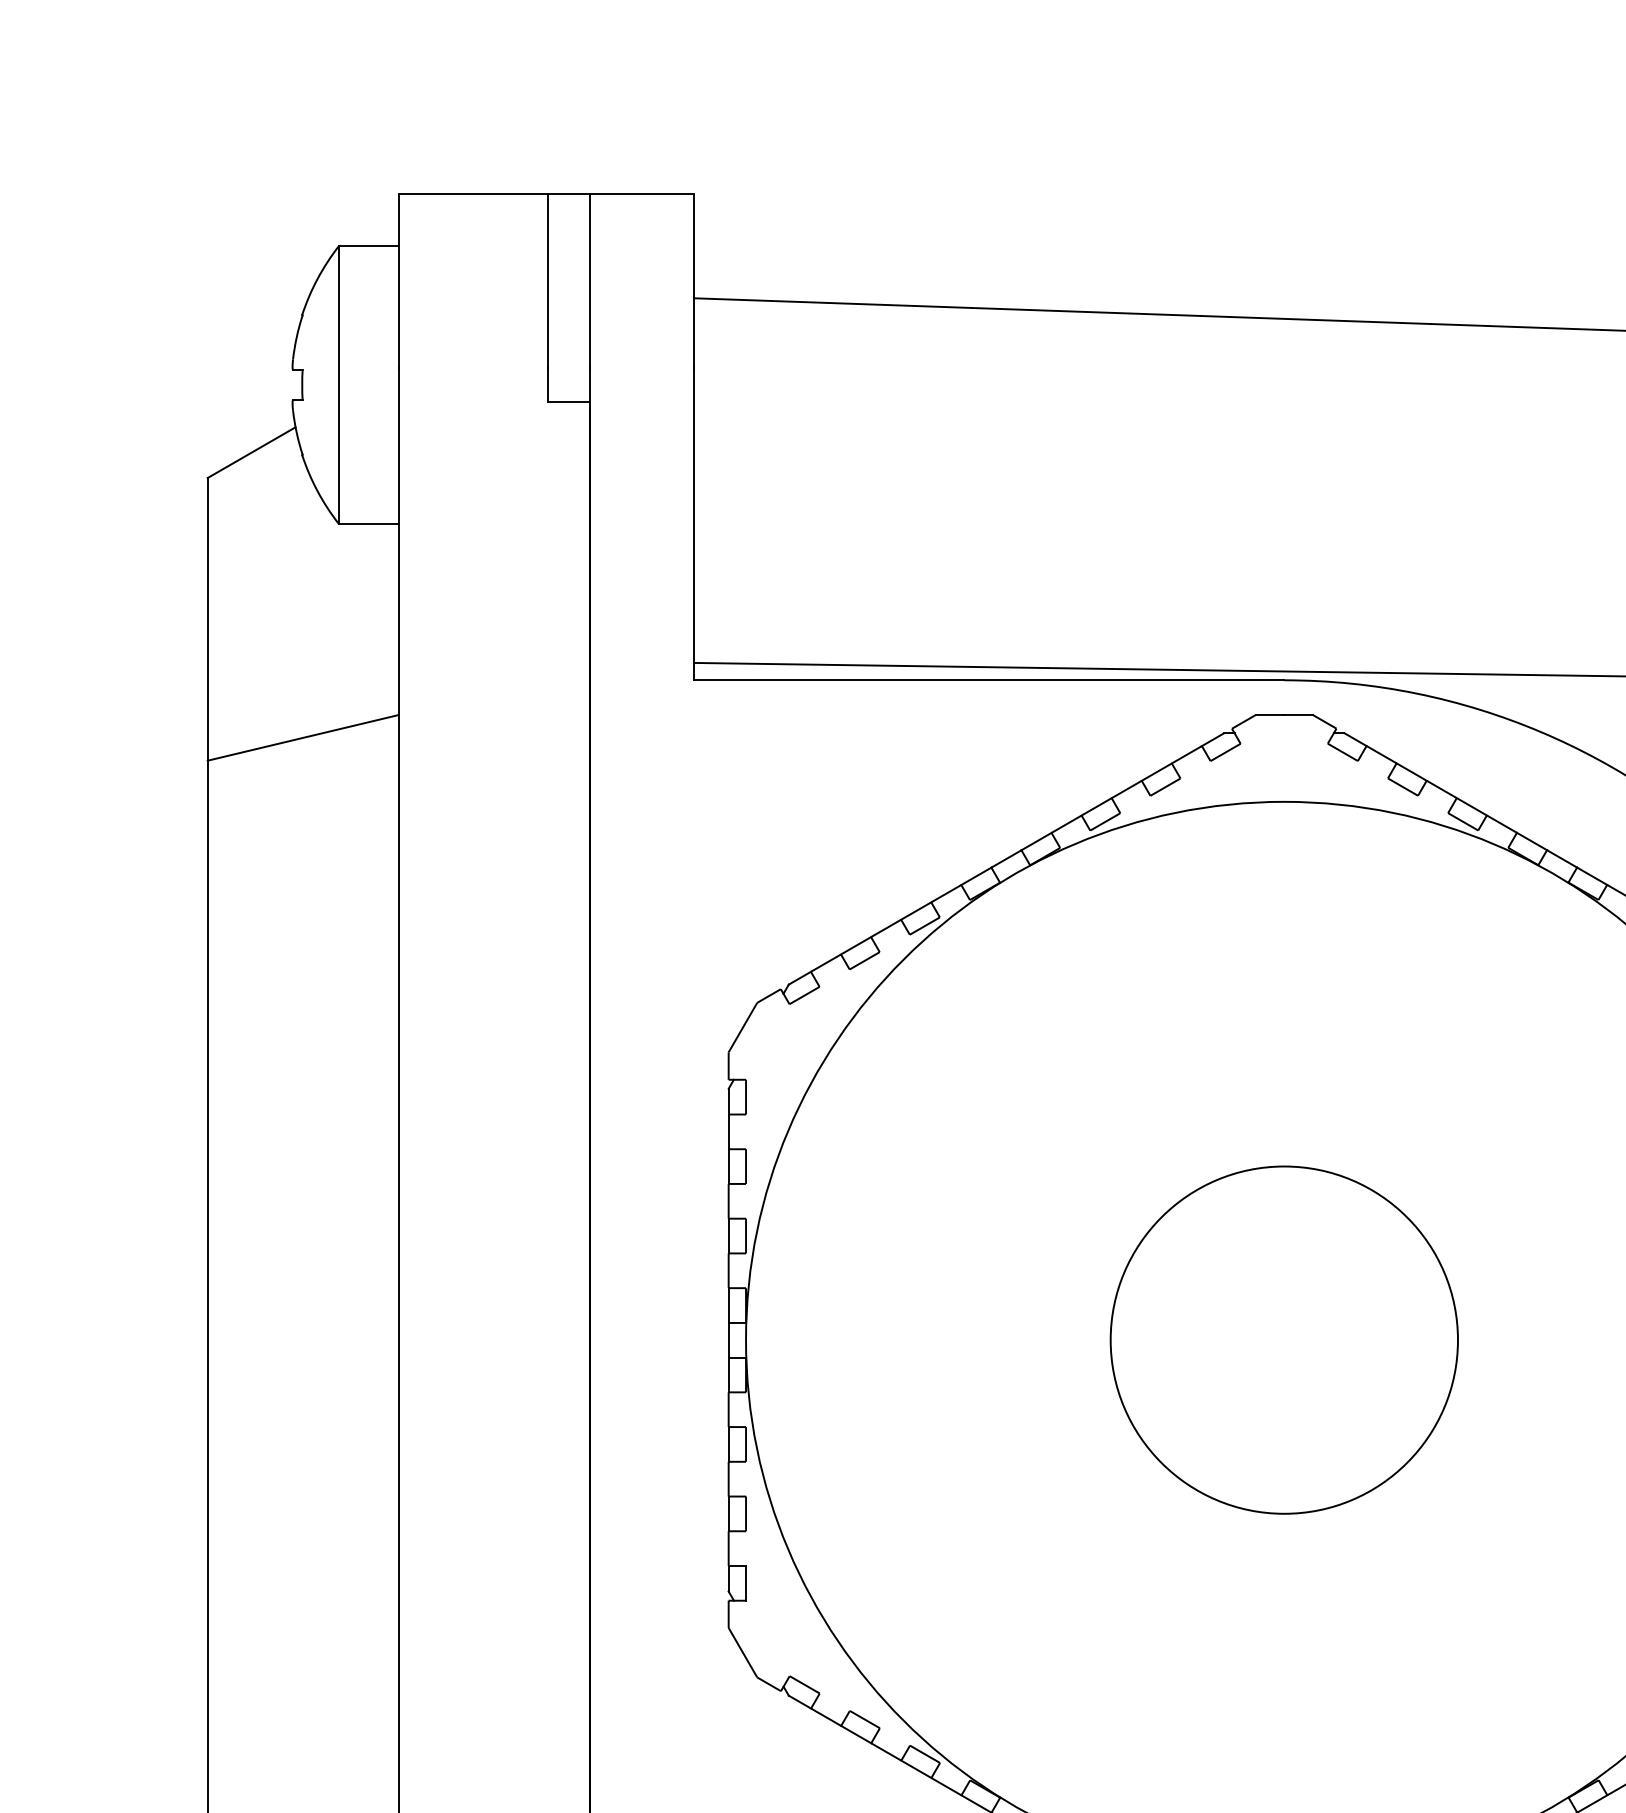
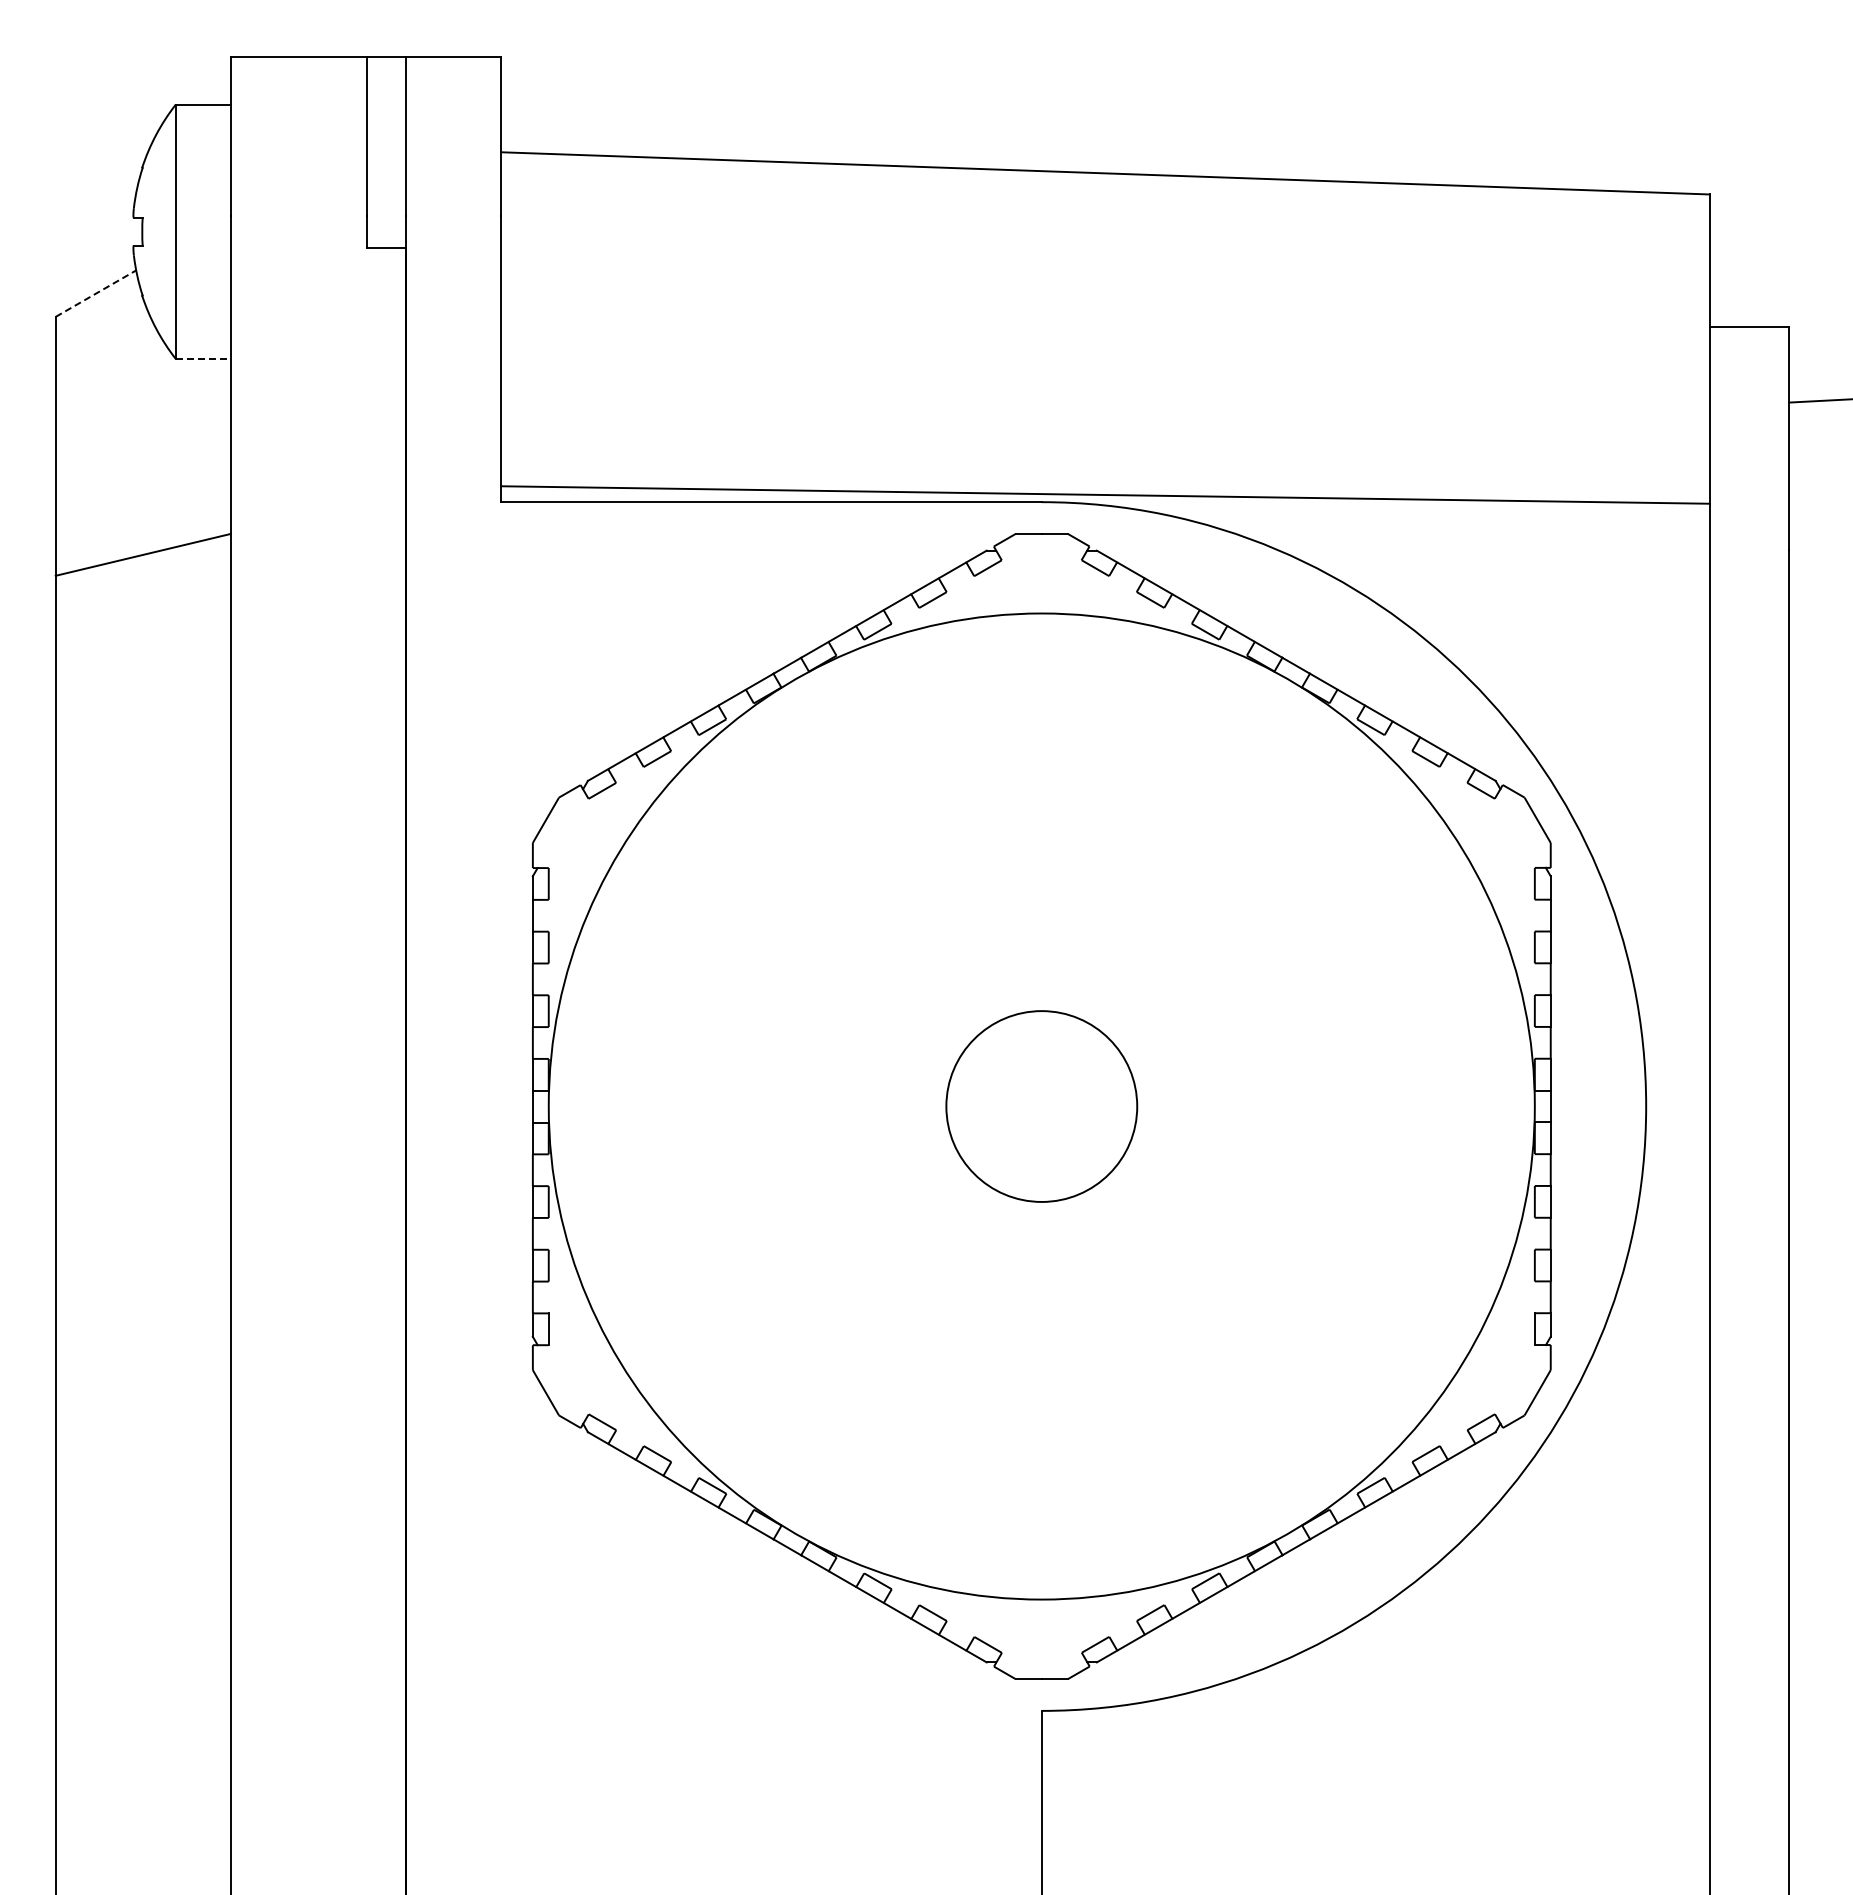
line: (252, 452) -> (96, 293), solid -> dashed
line: (369, 524) -> (203, 359), solid -> dashed
circle: (1284, 1340) -> (1041, 1106), size x0.6

